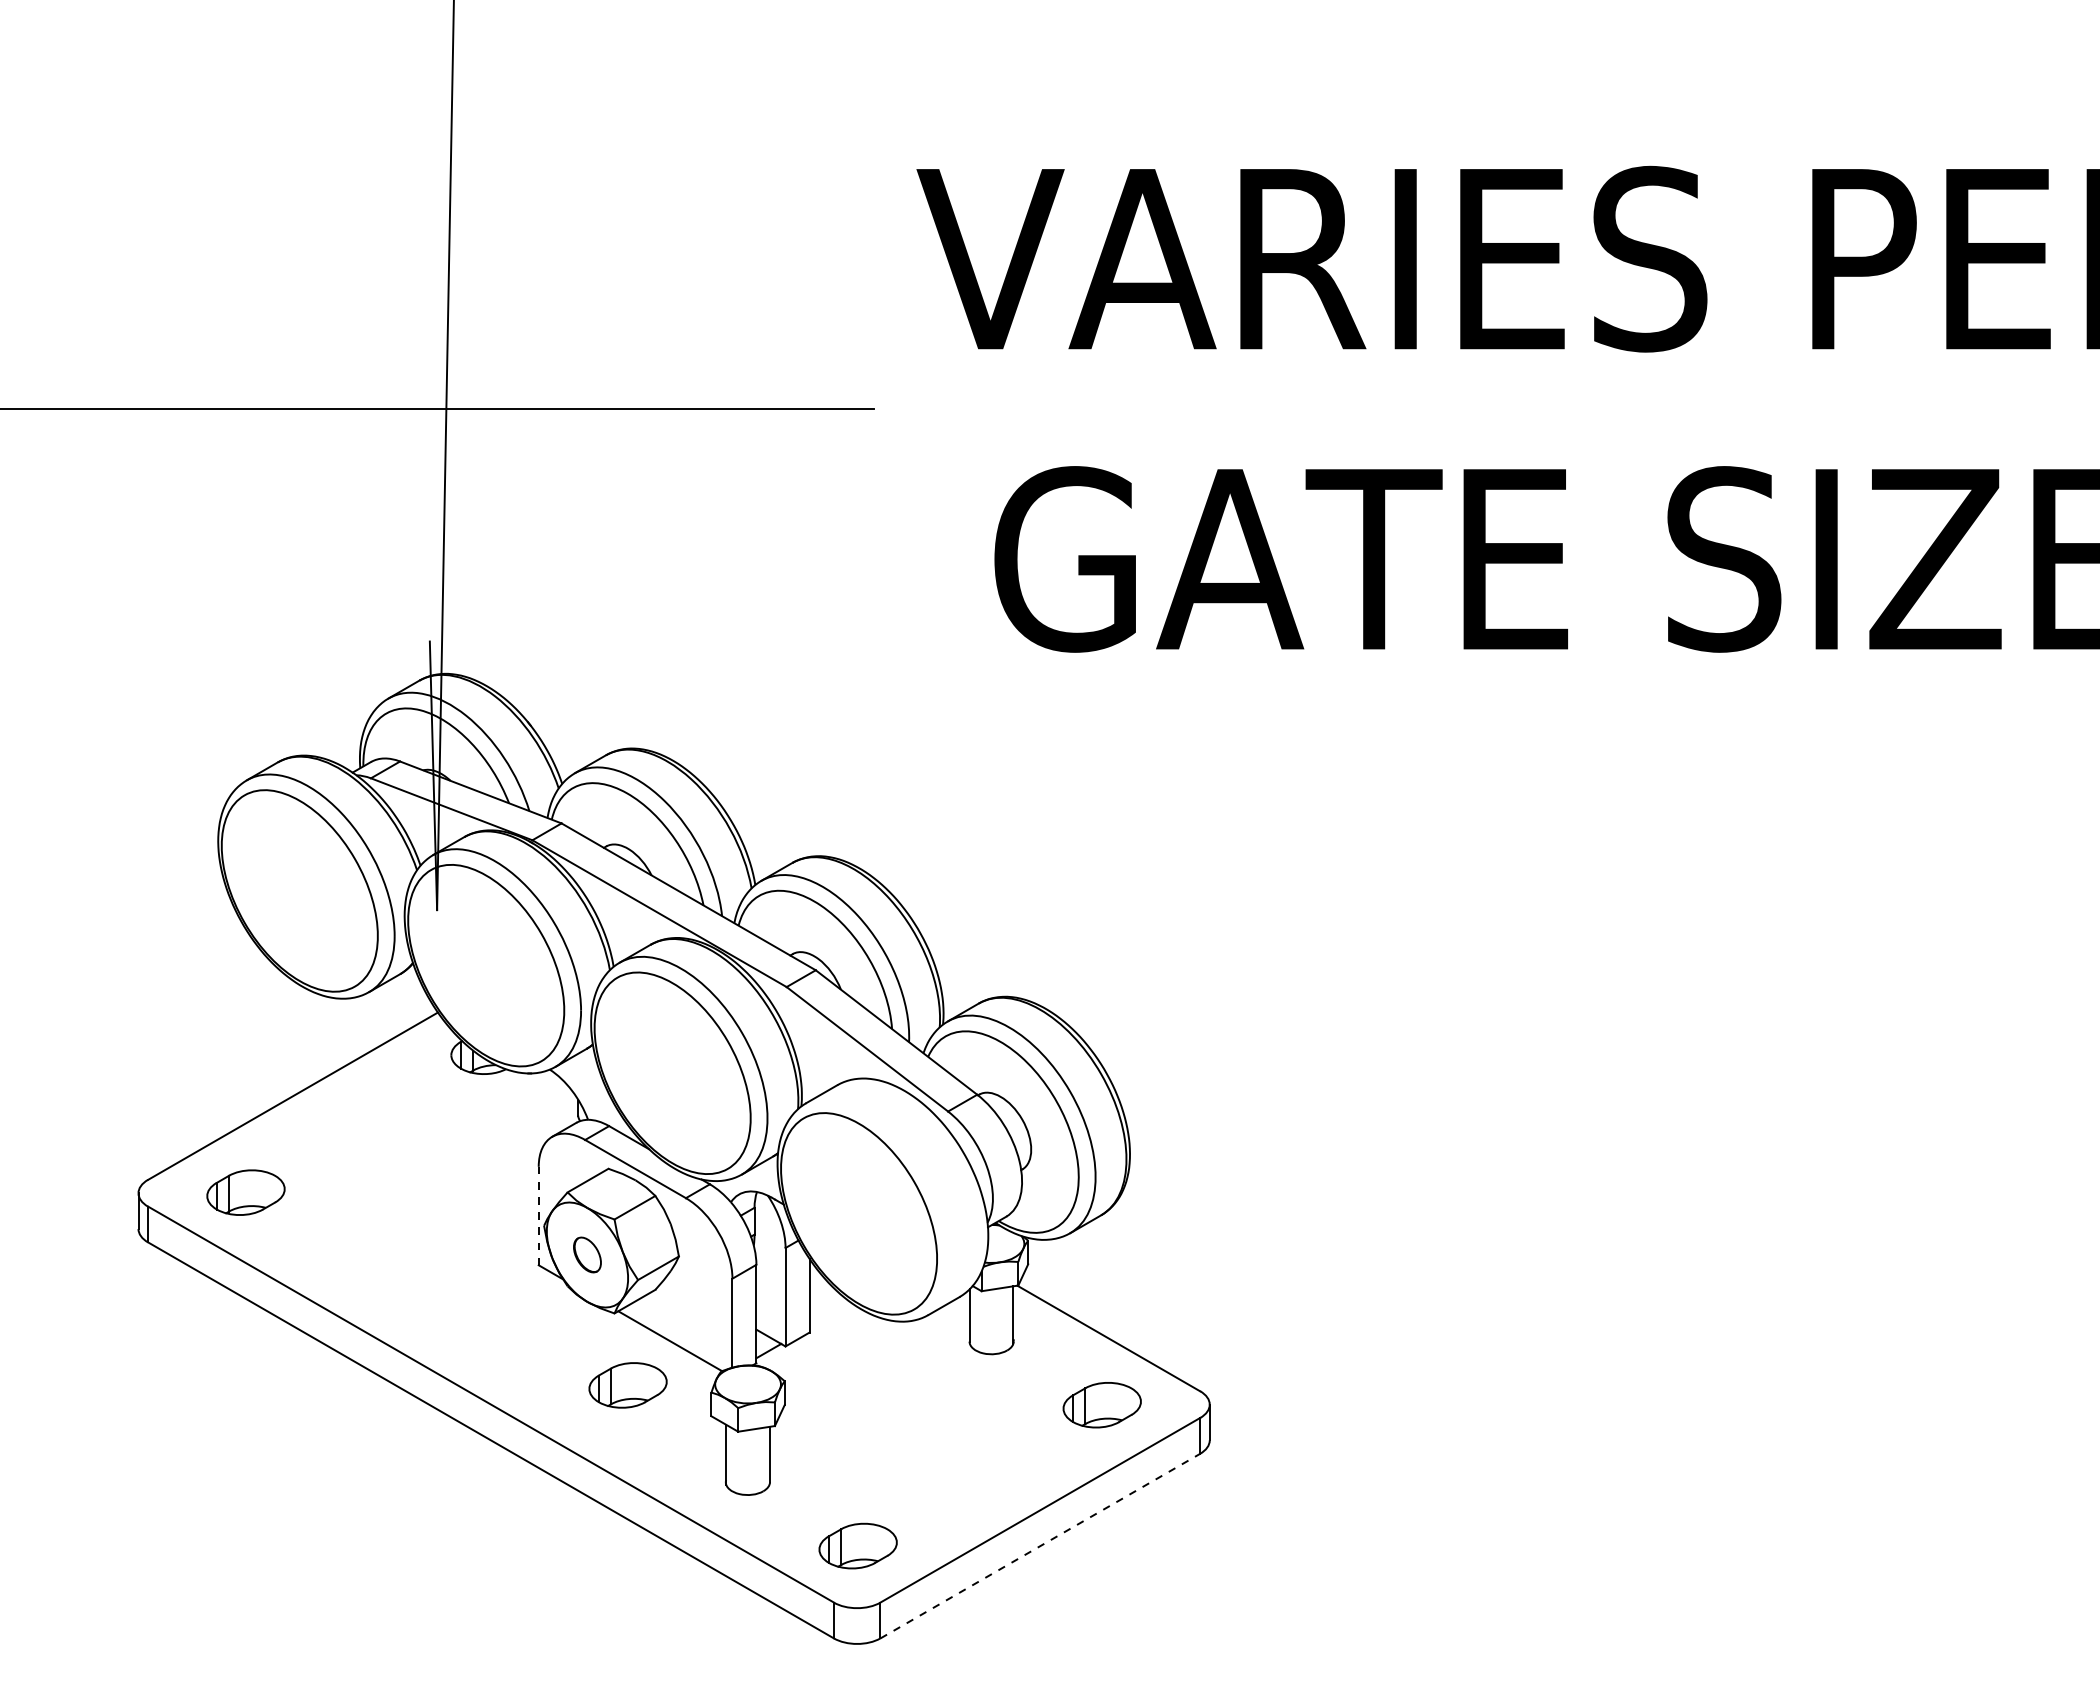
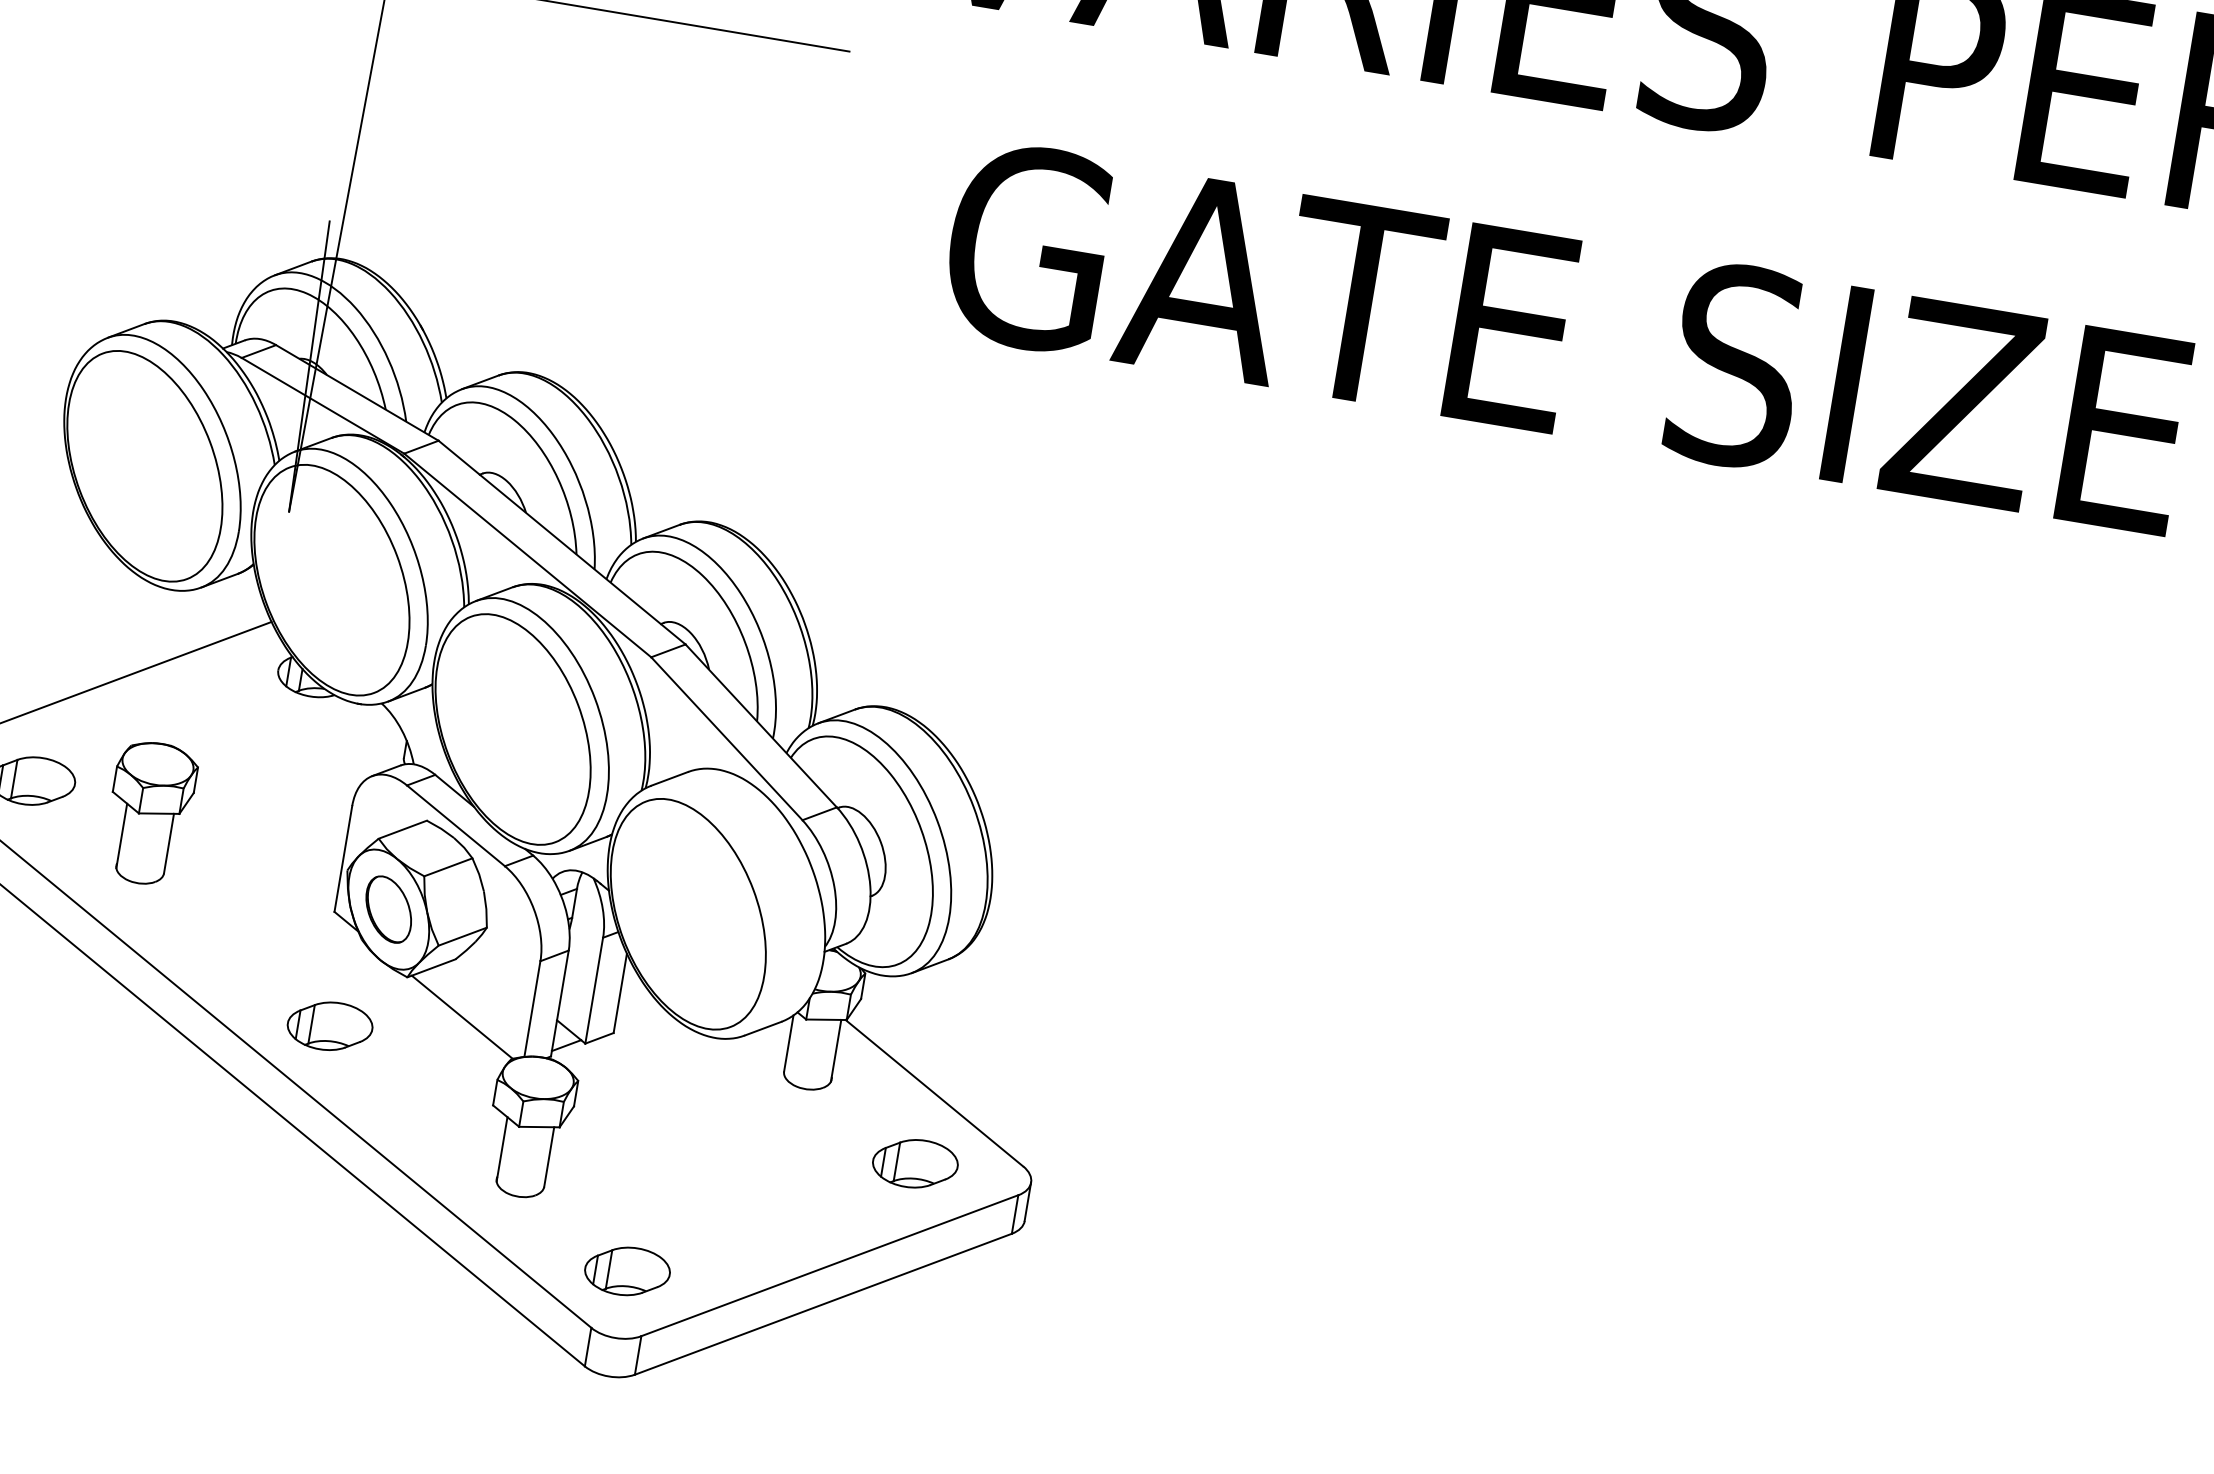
part: (356, 1203) -> (149, 812), added
line: (538, 1215) -> (343, 858), dashed -> solid
part: (587, 1254) -> (388, 909), size x1.67
part: (627, 1385) -> (329, 1026), moved
line: (1040, 1546) -> (823, 1304), dashed -> solid

